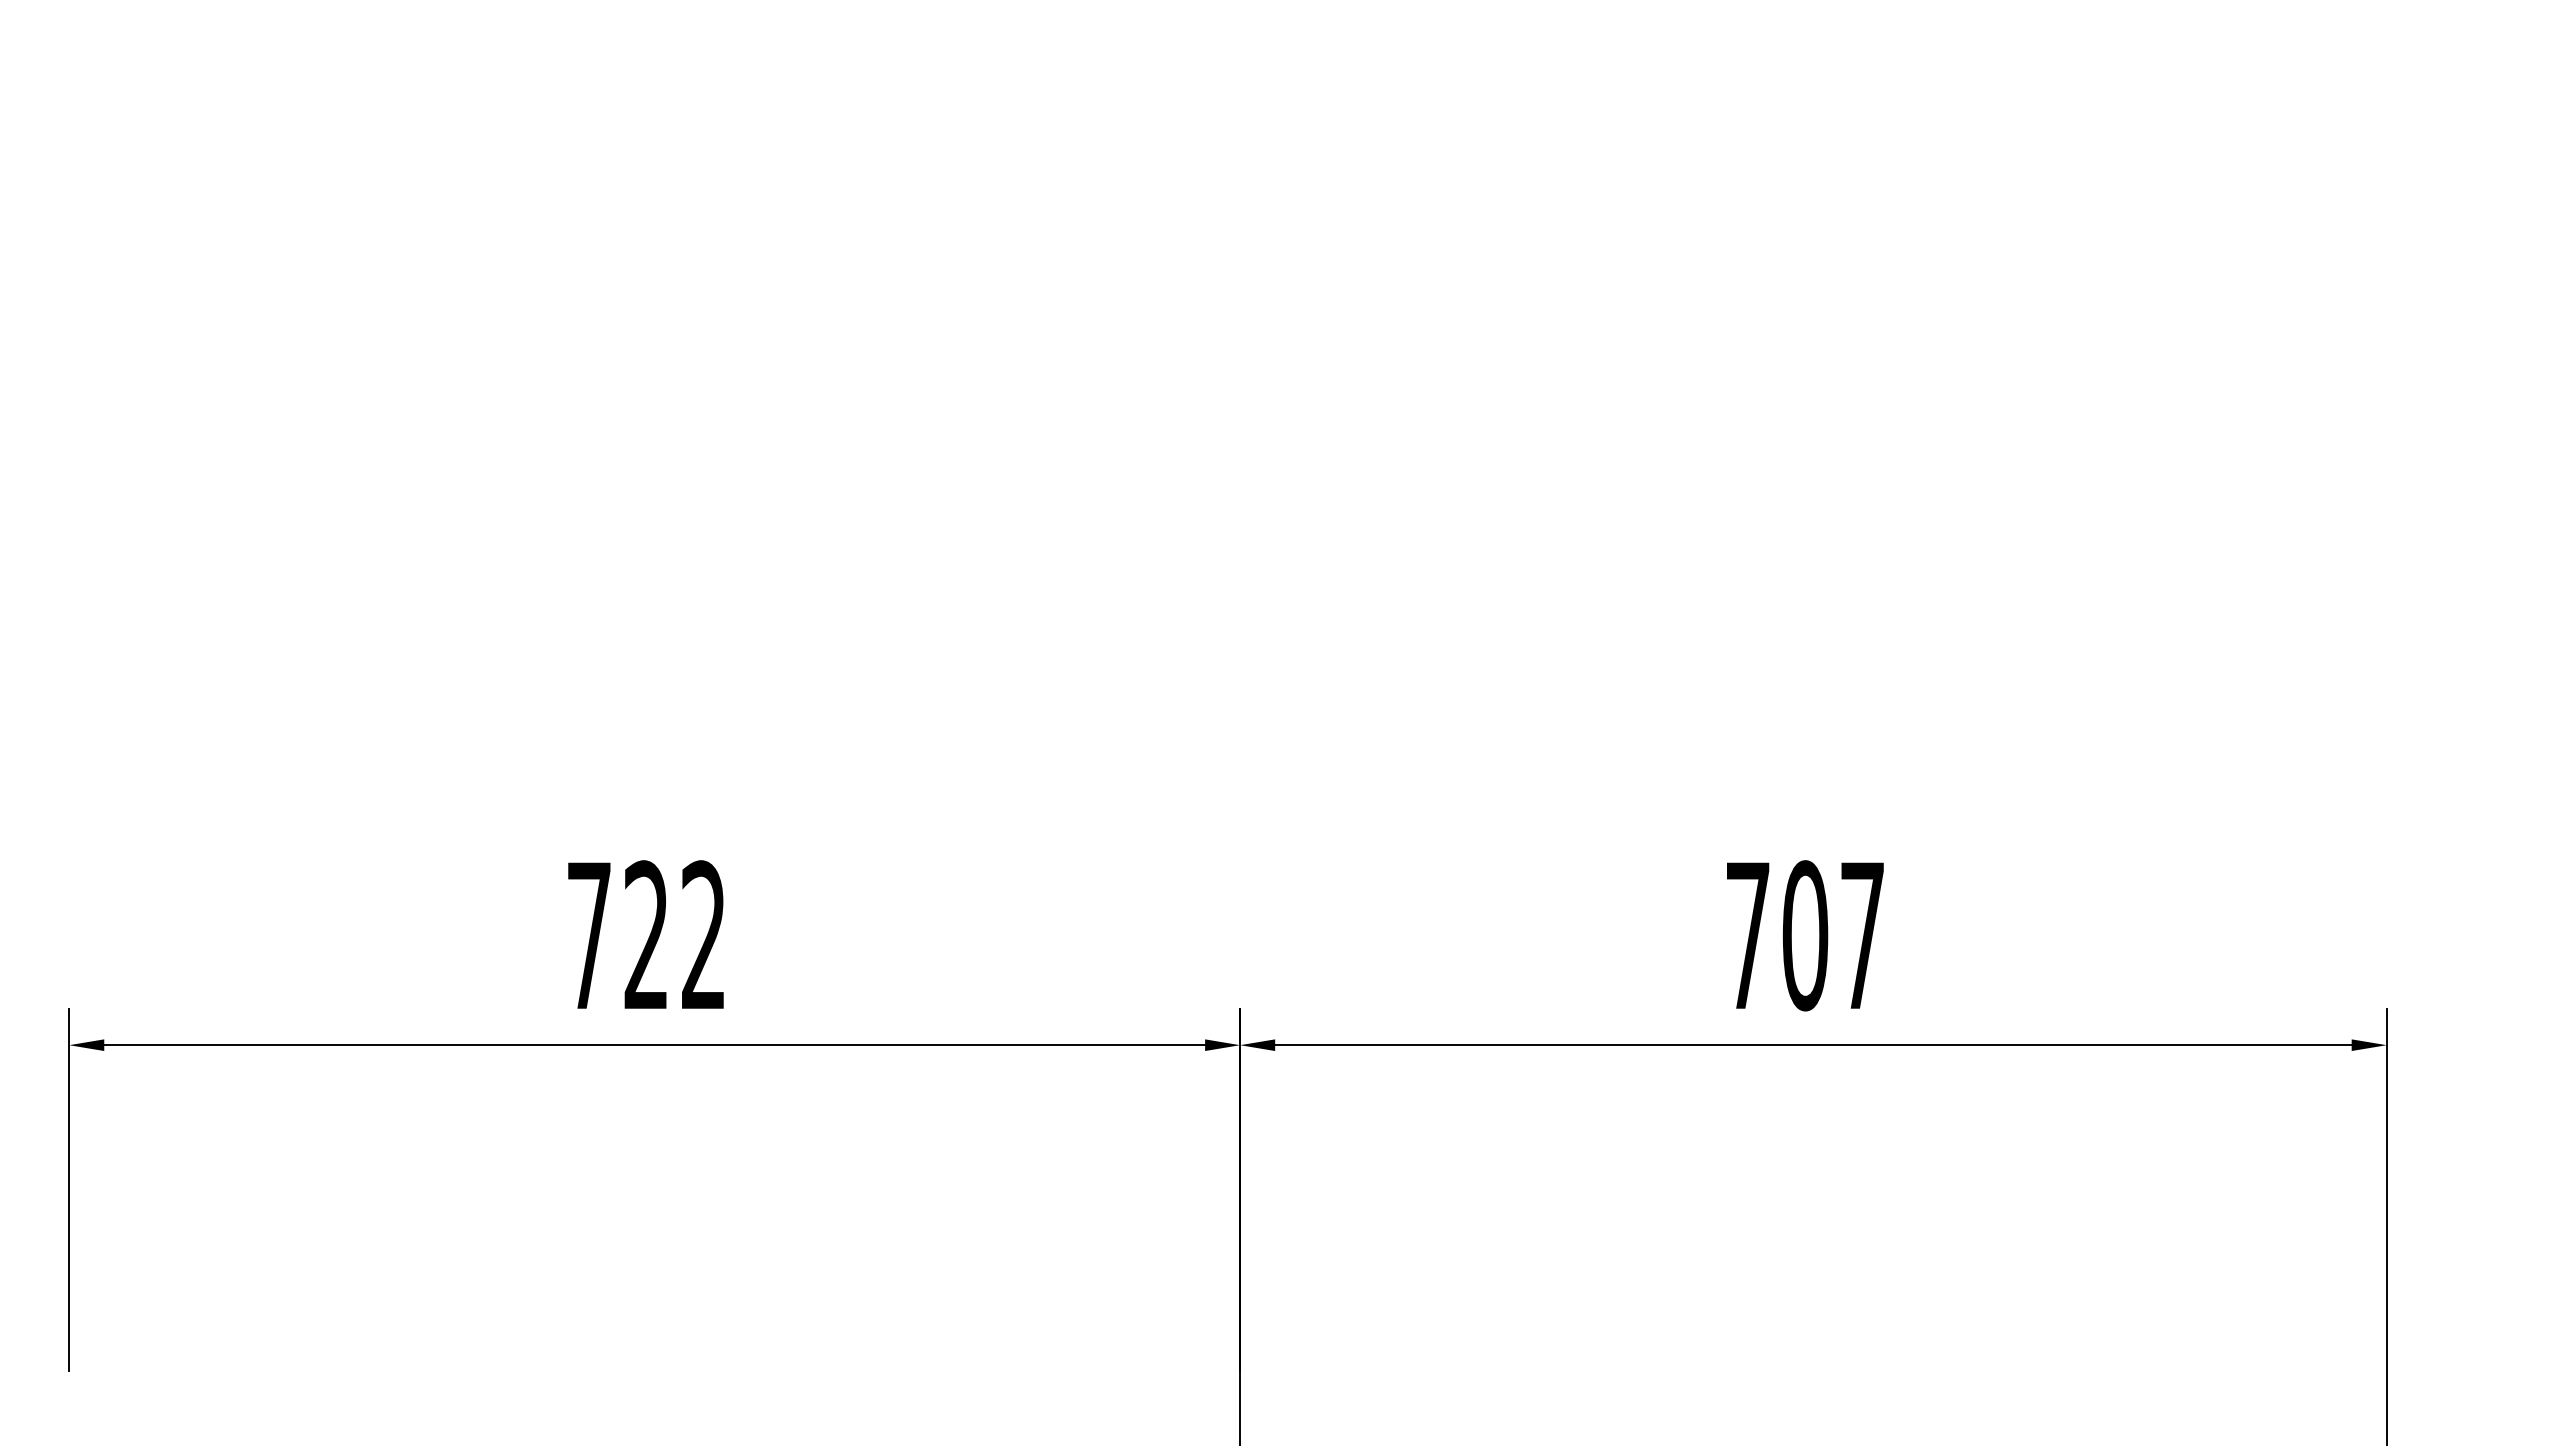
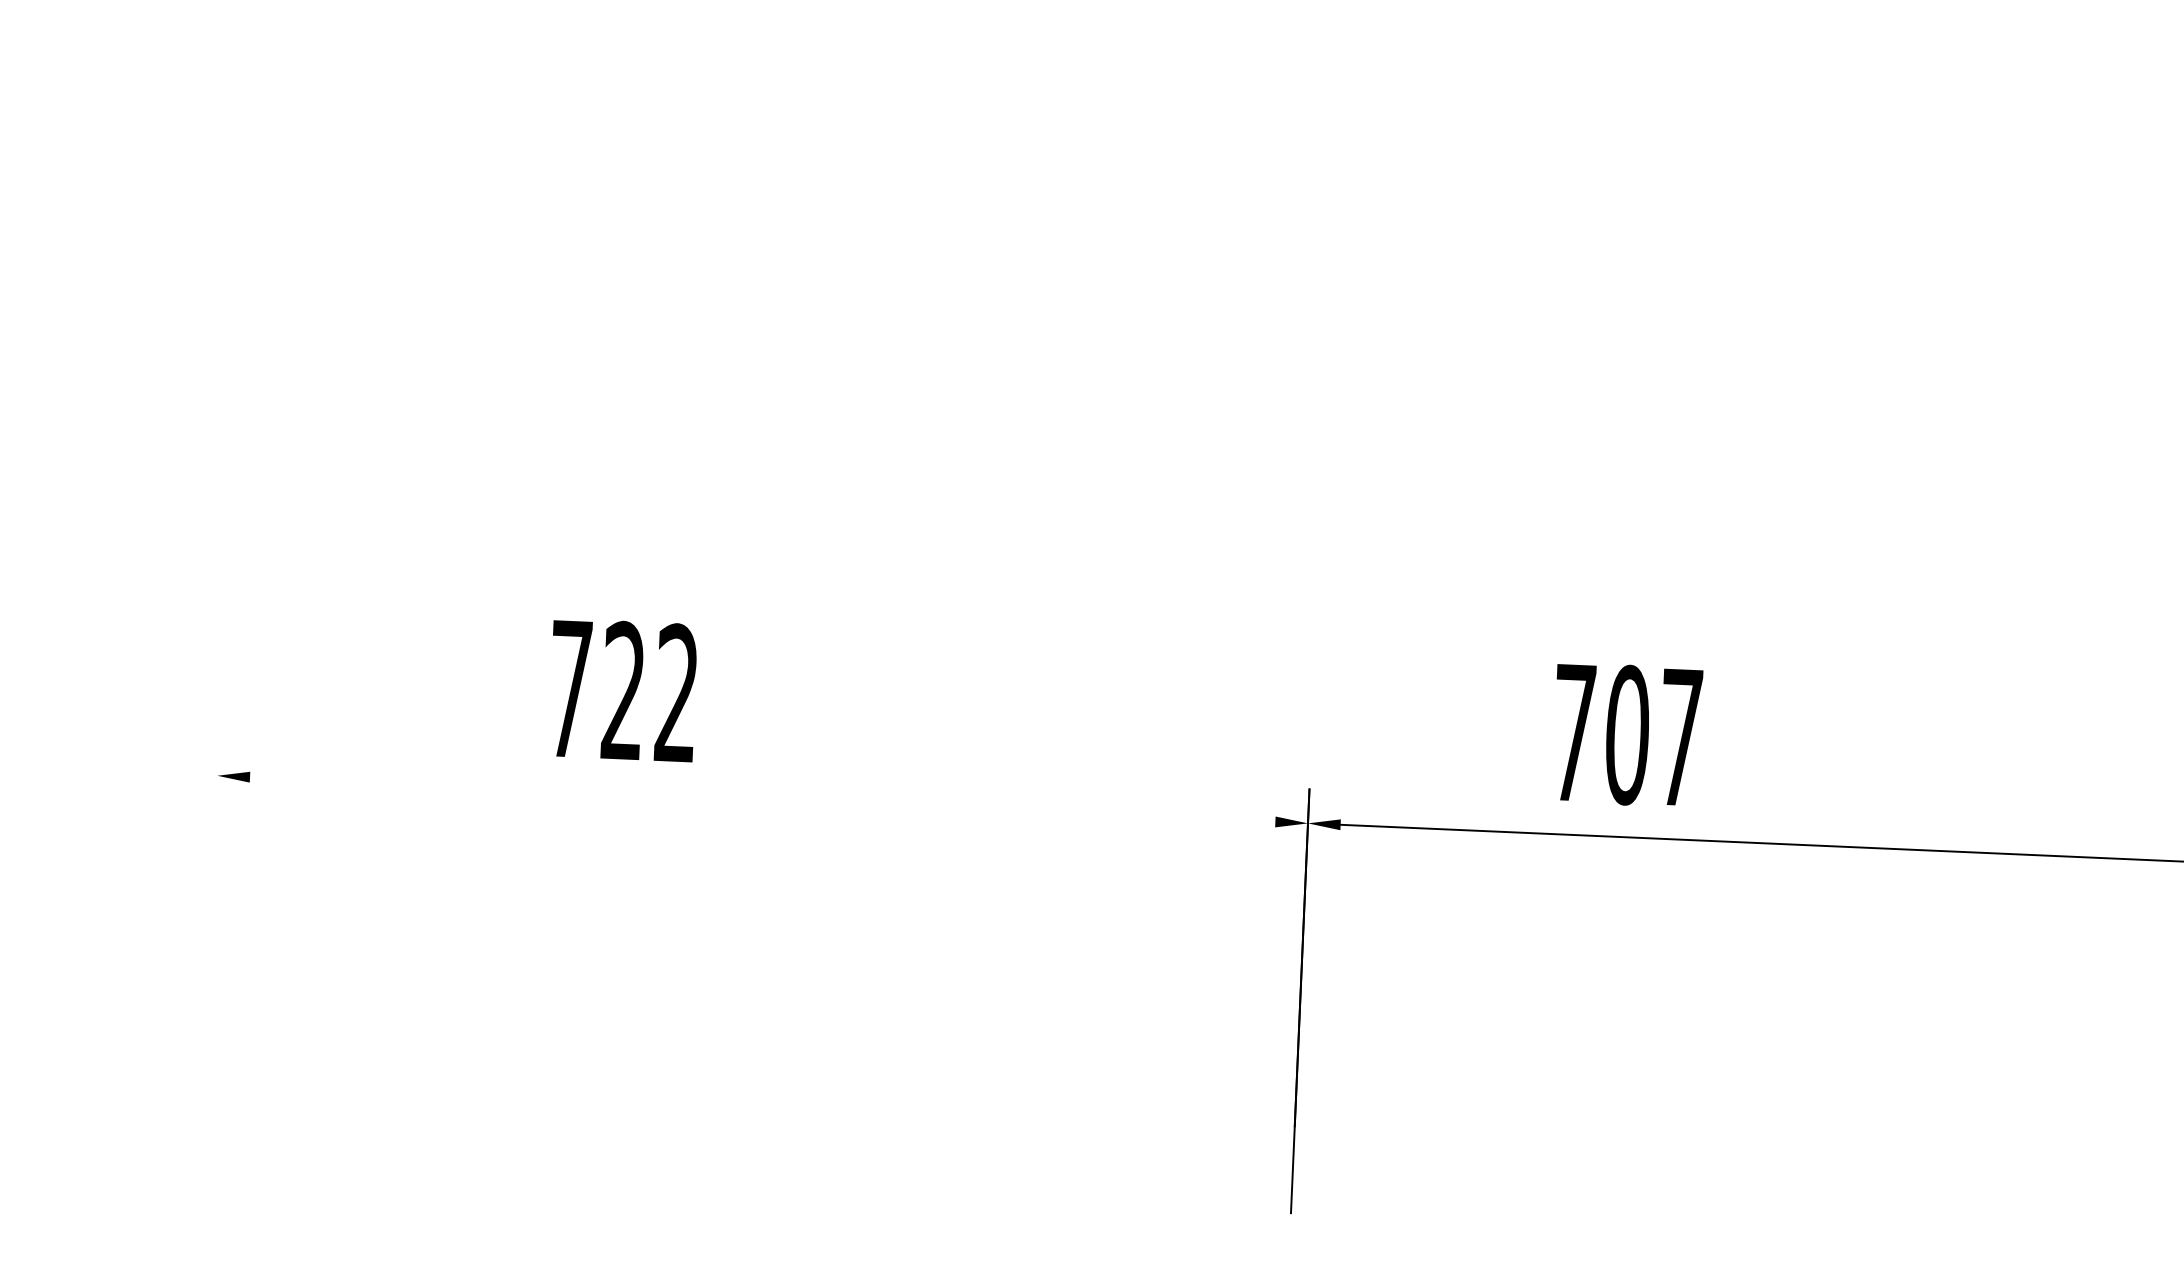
text: (645, 934) -> (622, 690), moved
text: (1805, 935) -> (1627, 734), moved
line: (654, 1045) -> (762, 799), removed
line: (69, 1189) -> (211, 910), removed

